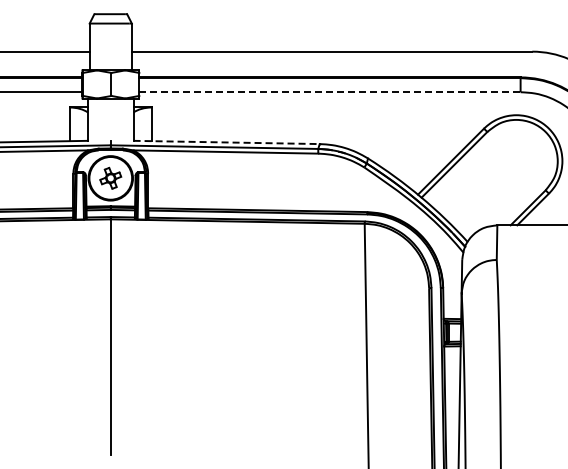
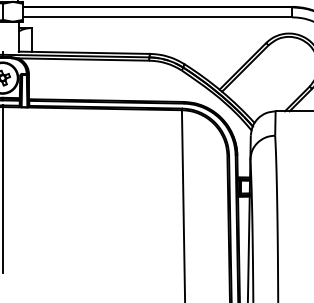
line: (329, 92) -> (157, 17), dashed -> solid
line: (227, 142) -> (85, 52), dashed -> solid

